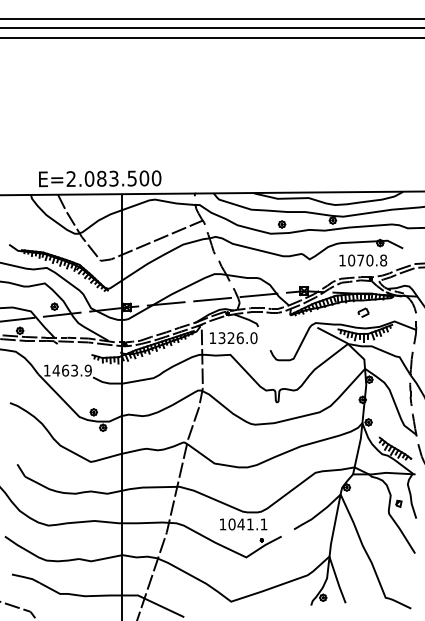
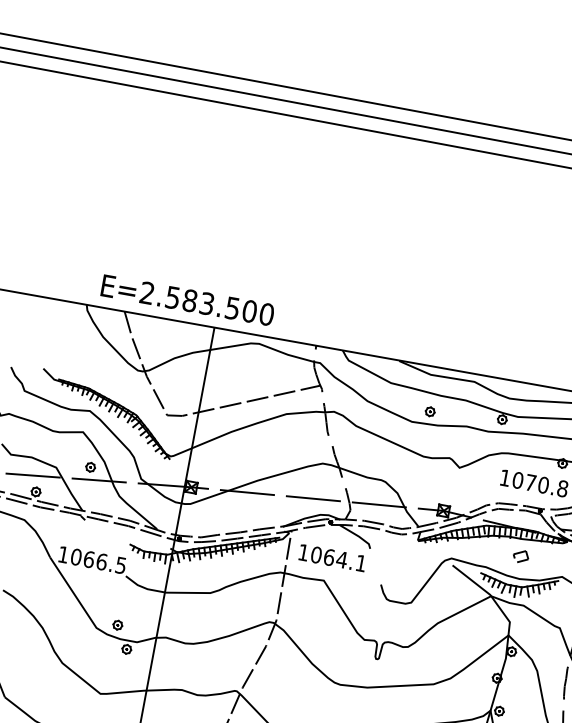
text: (89, 178) -> (172, 297), E=2.083.500 -> E=2.583.500
text: (237, 338) -> (338, 559), 1326.0 -> 1064.1
text: (71, 370) -> (97, 560), 1463.9 -> 1066.5

